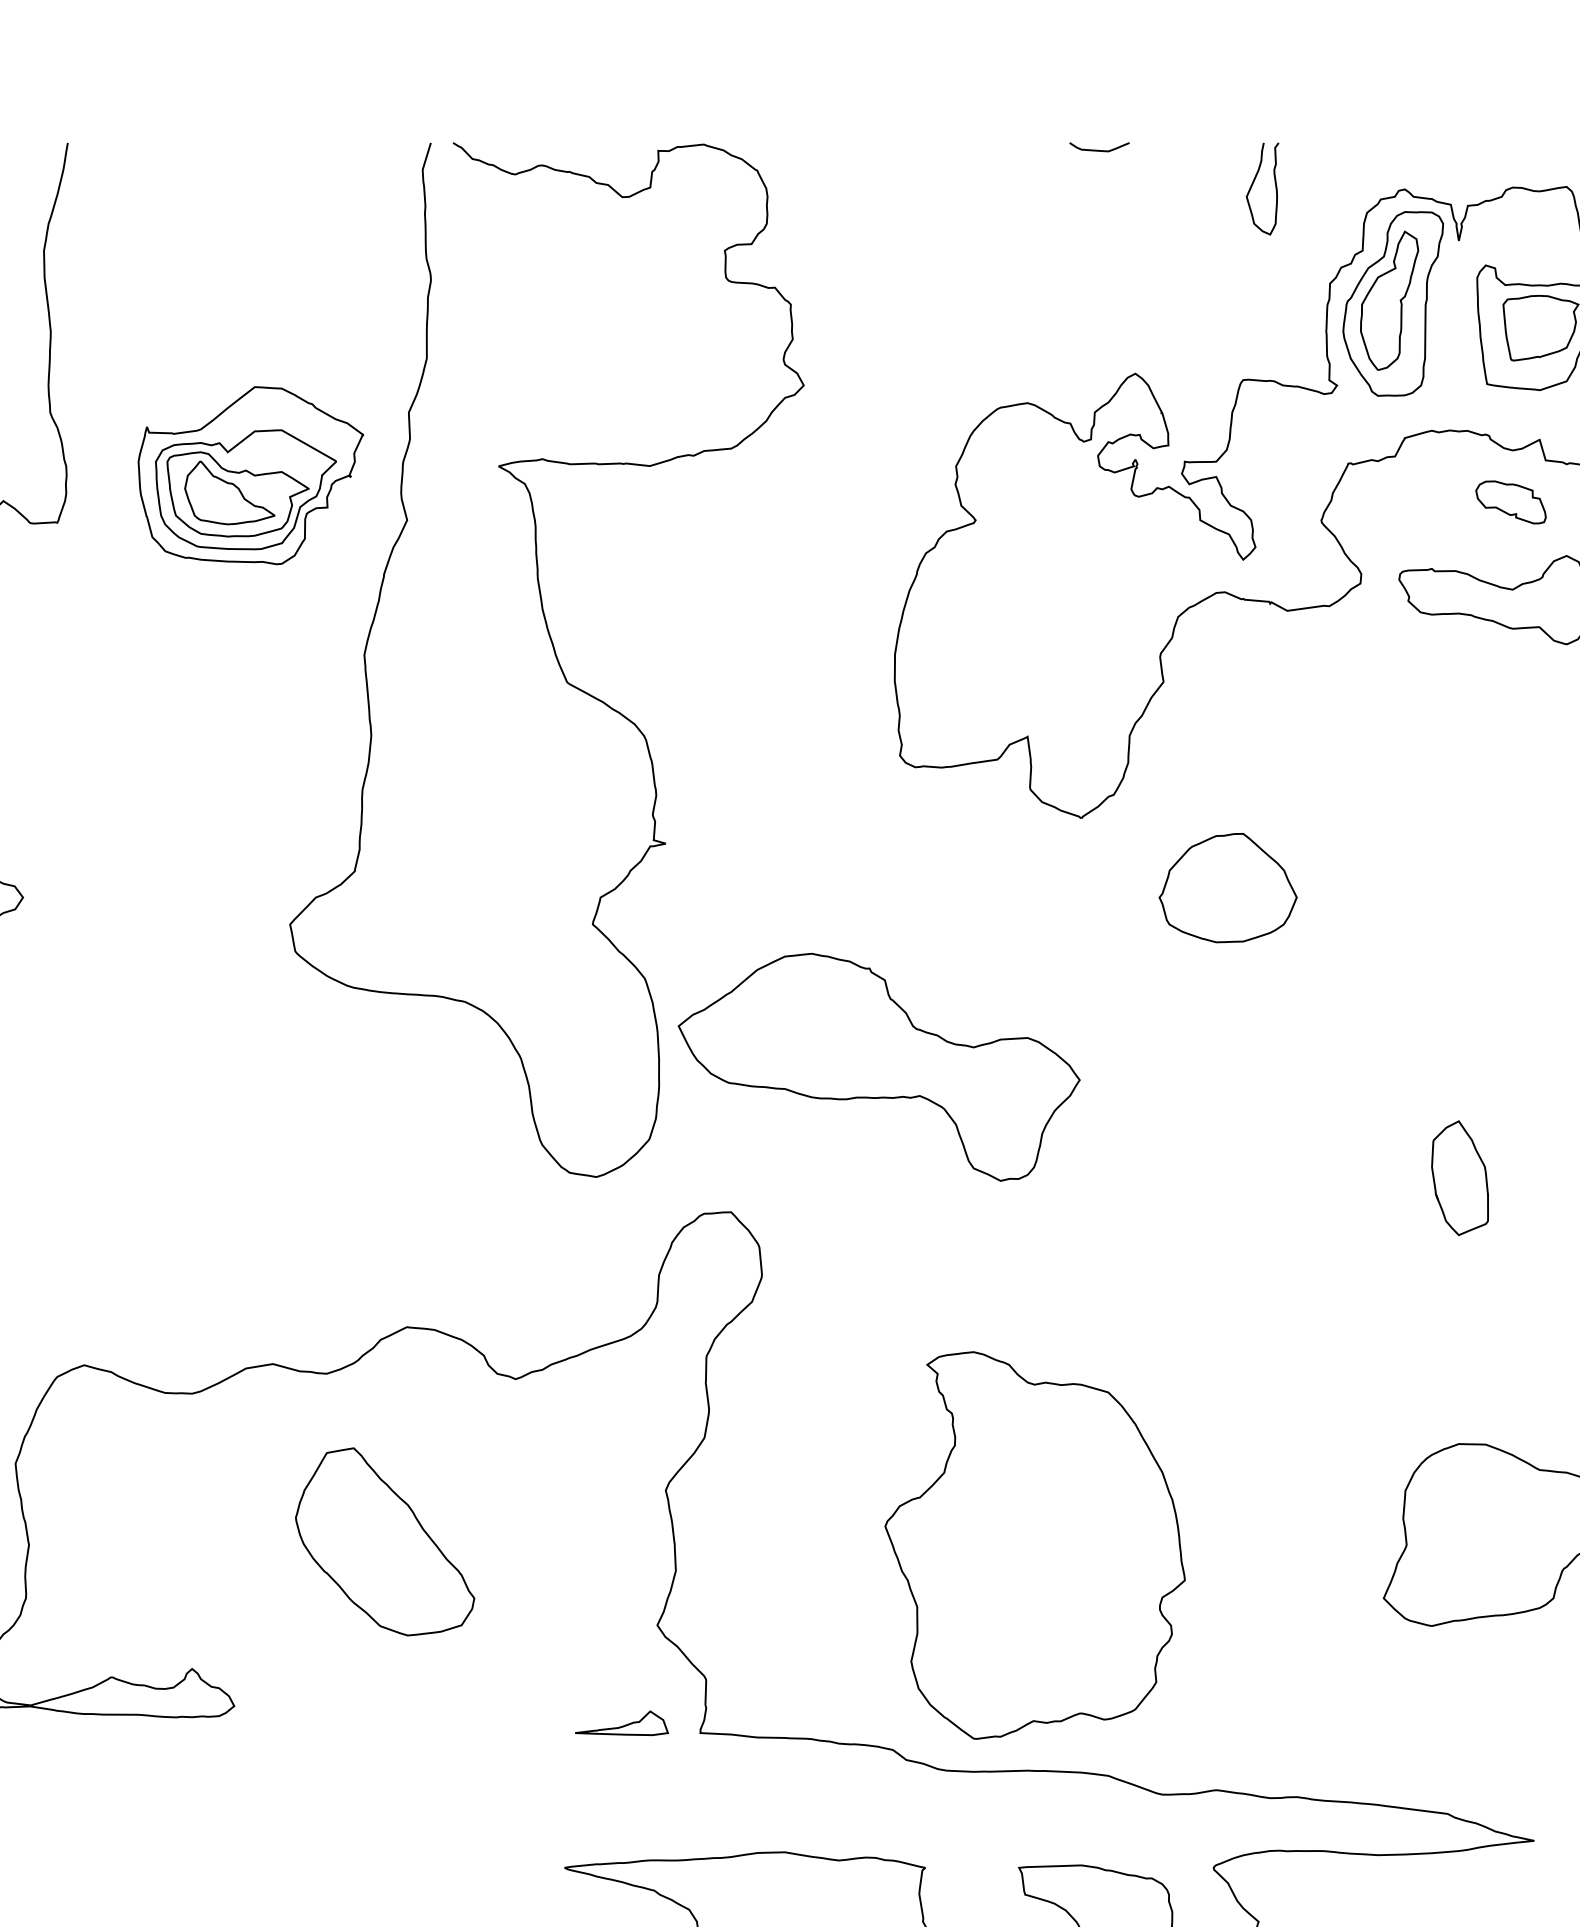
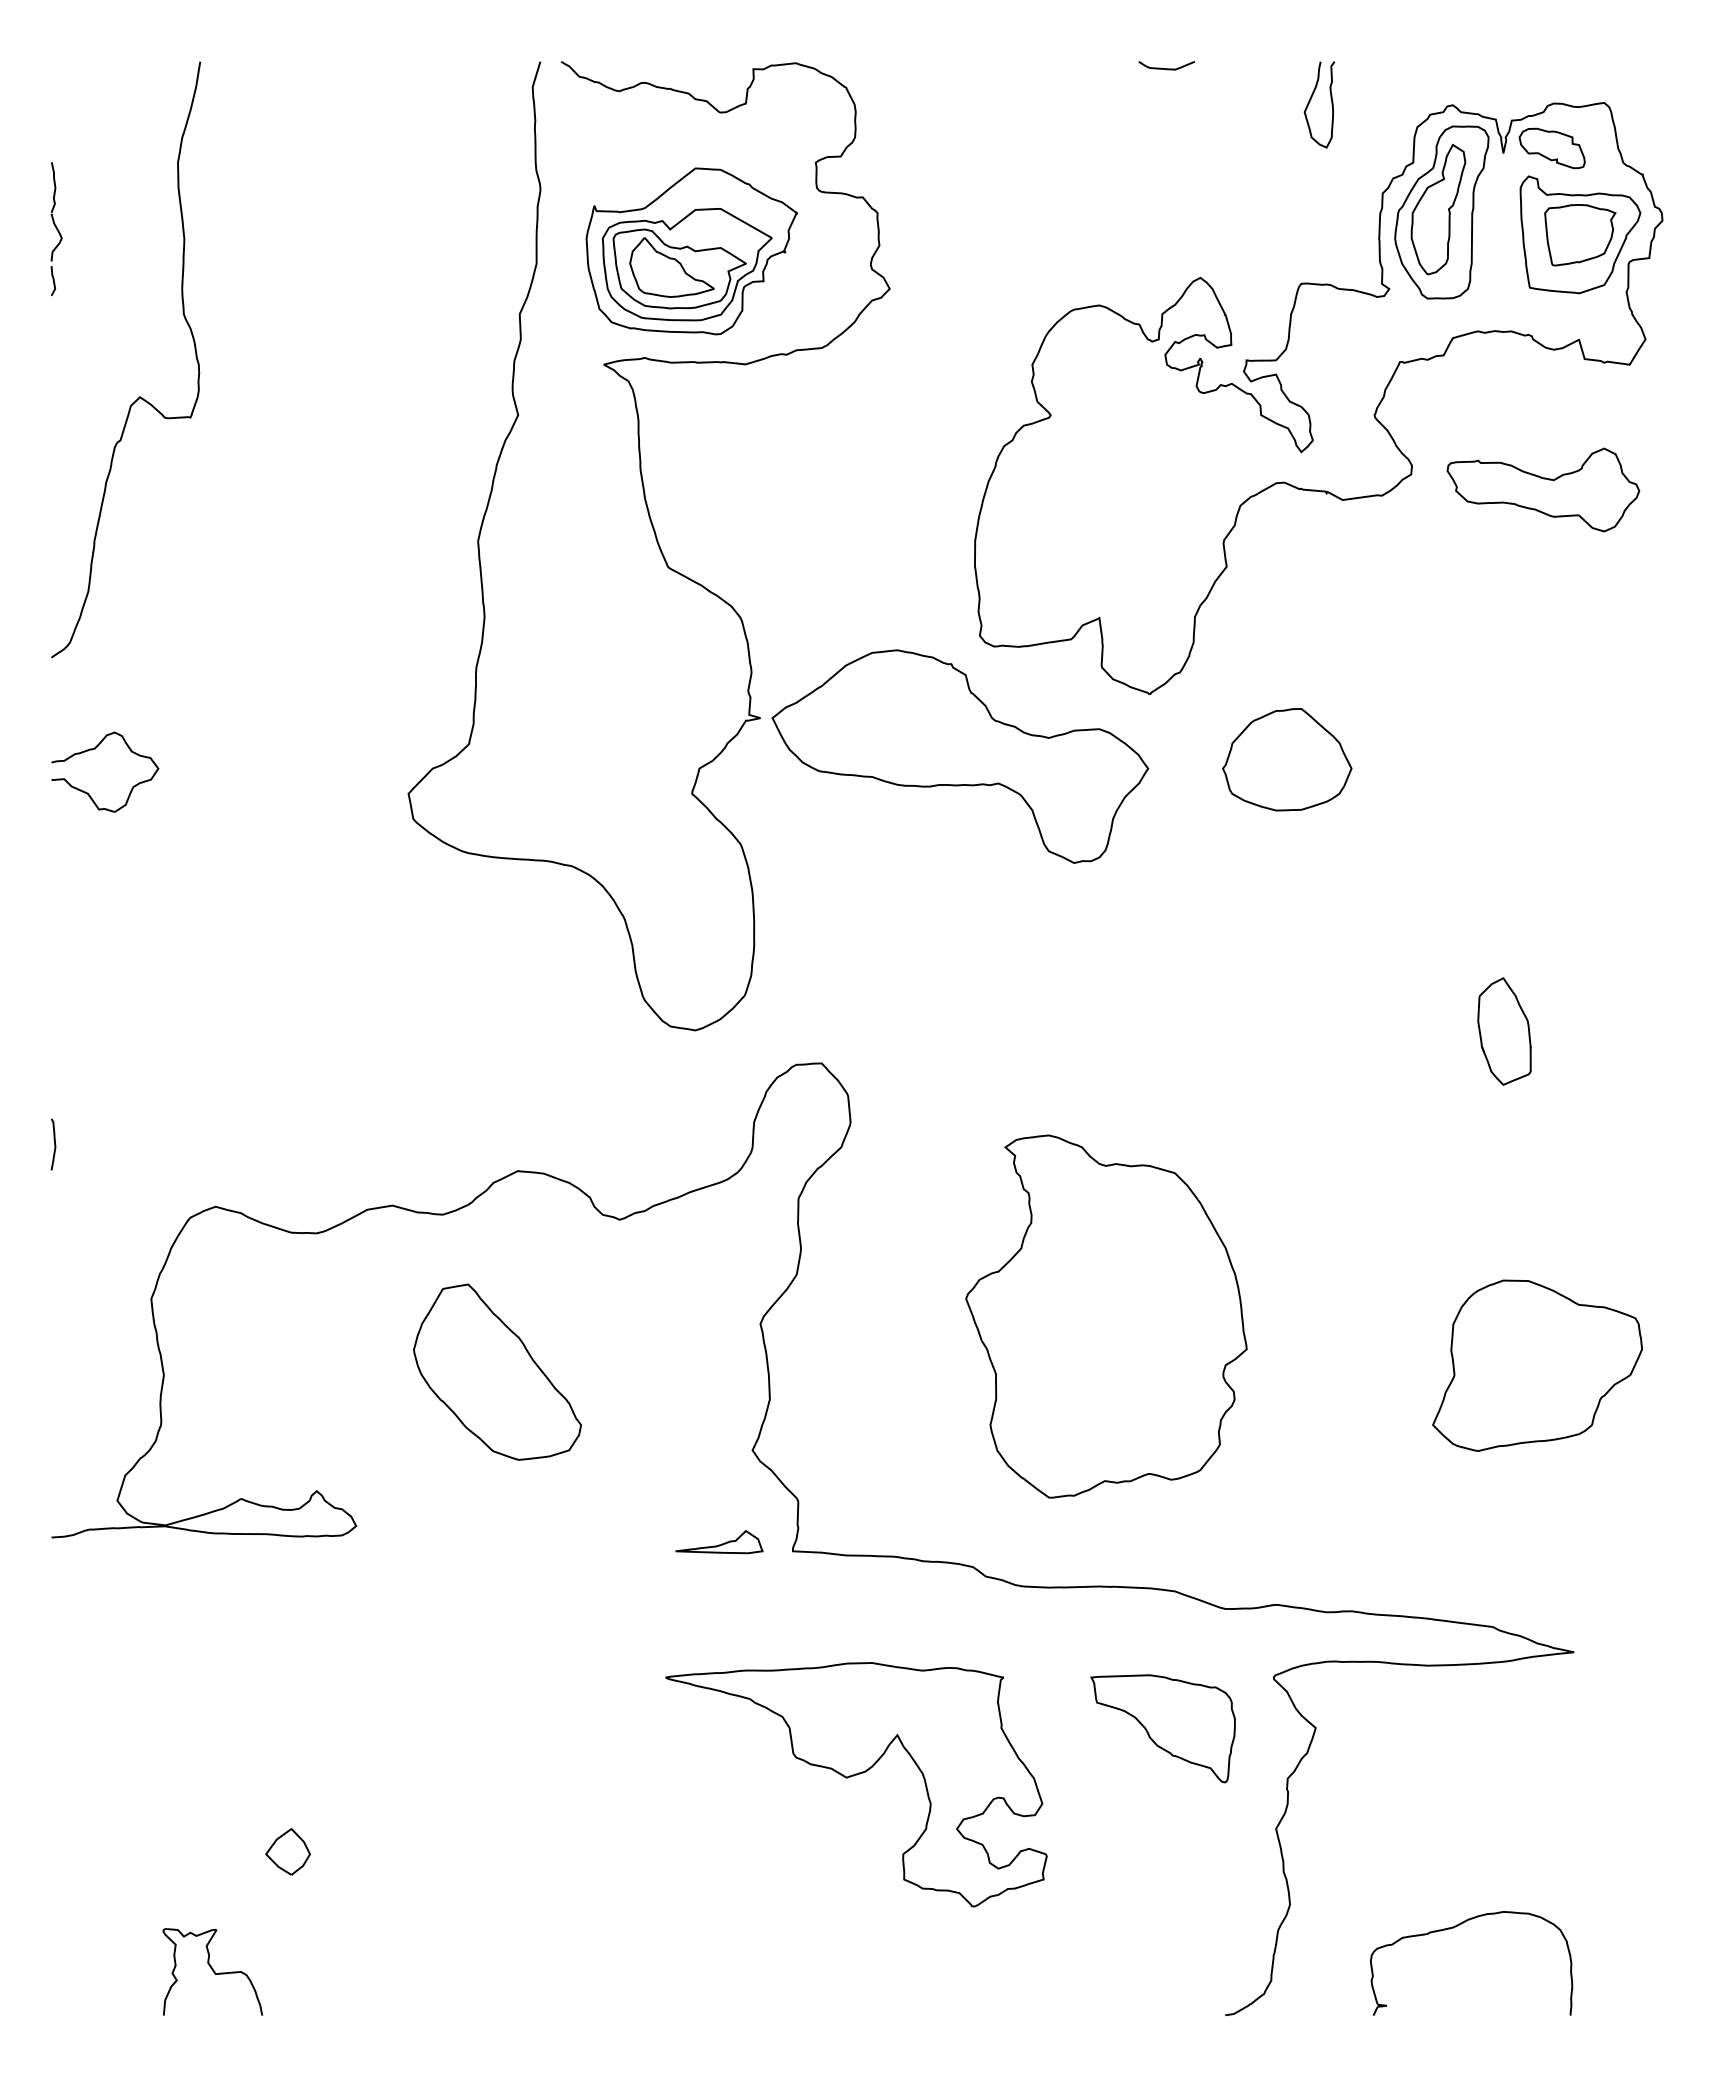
part: (250, 475) -> (691, 251), moved
part: (1510, 502) -> (1551, 148), moved
part: (879, 1067) -> (960, 756), moved
part: (1035, 1545) -> (1106, 1316), moved

